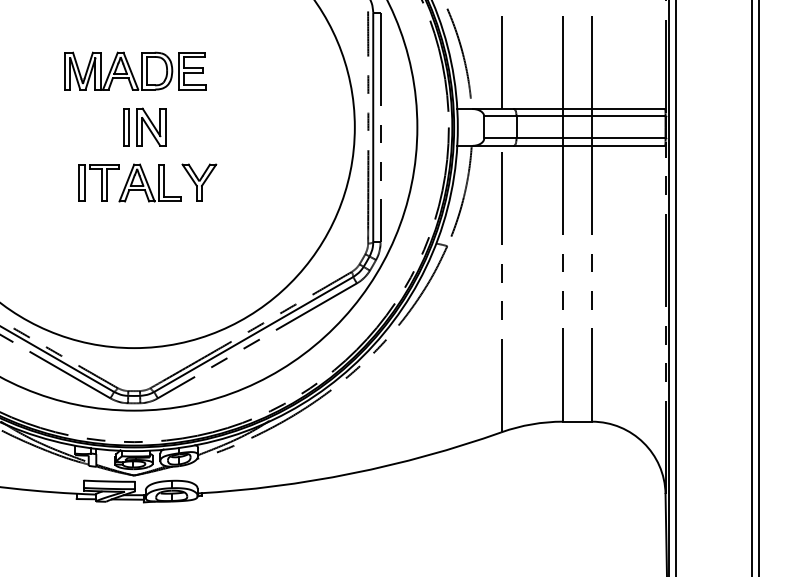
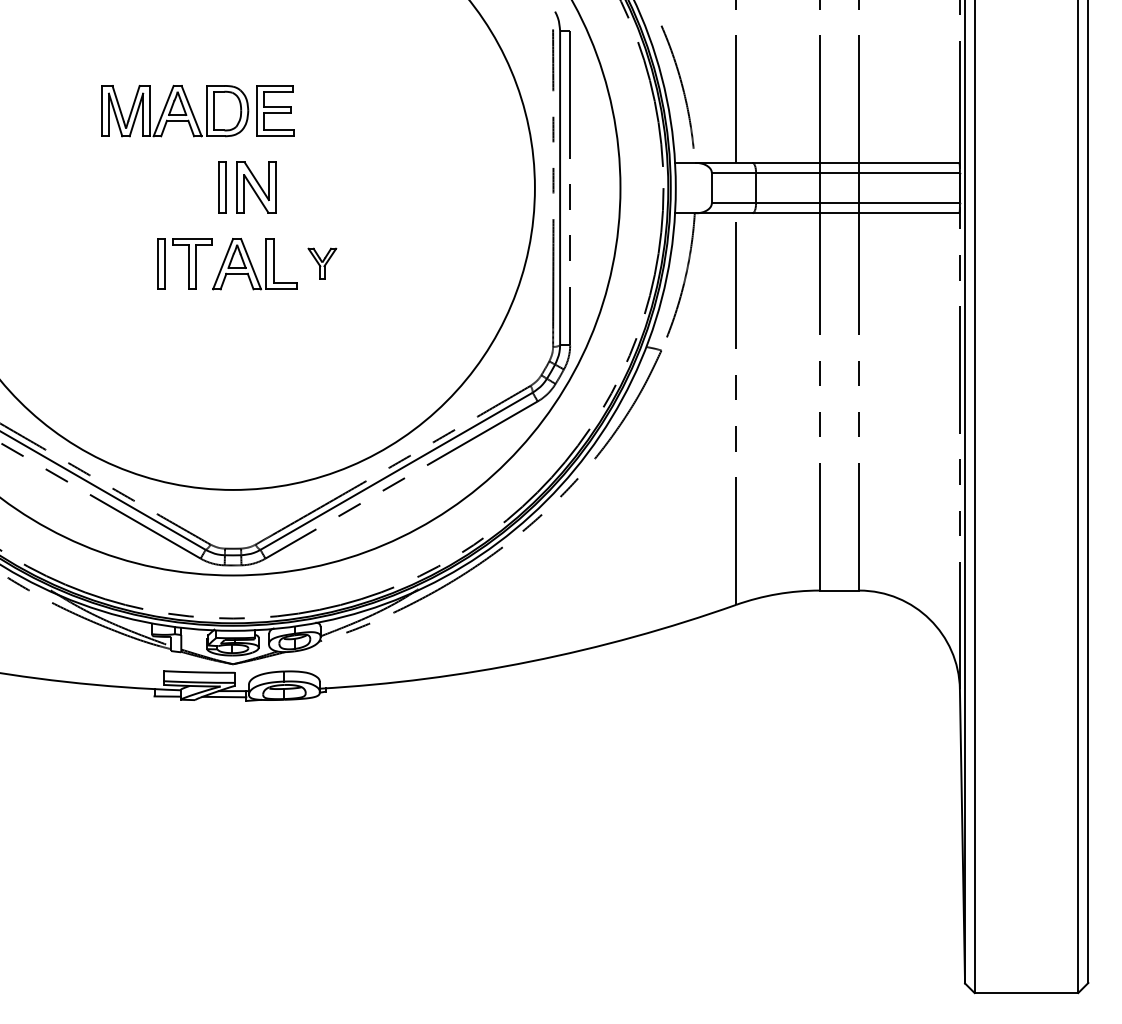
part: (135, 70) -> (197, 110), moved
part: (199, 182) -> (322, 263), size x0.6

